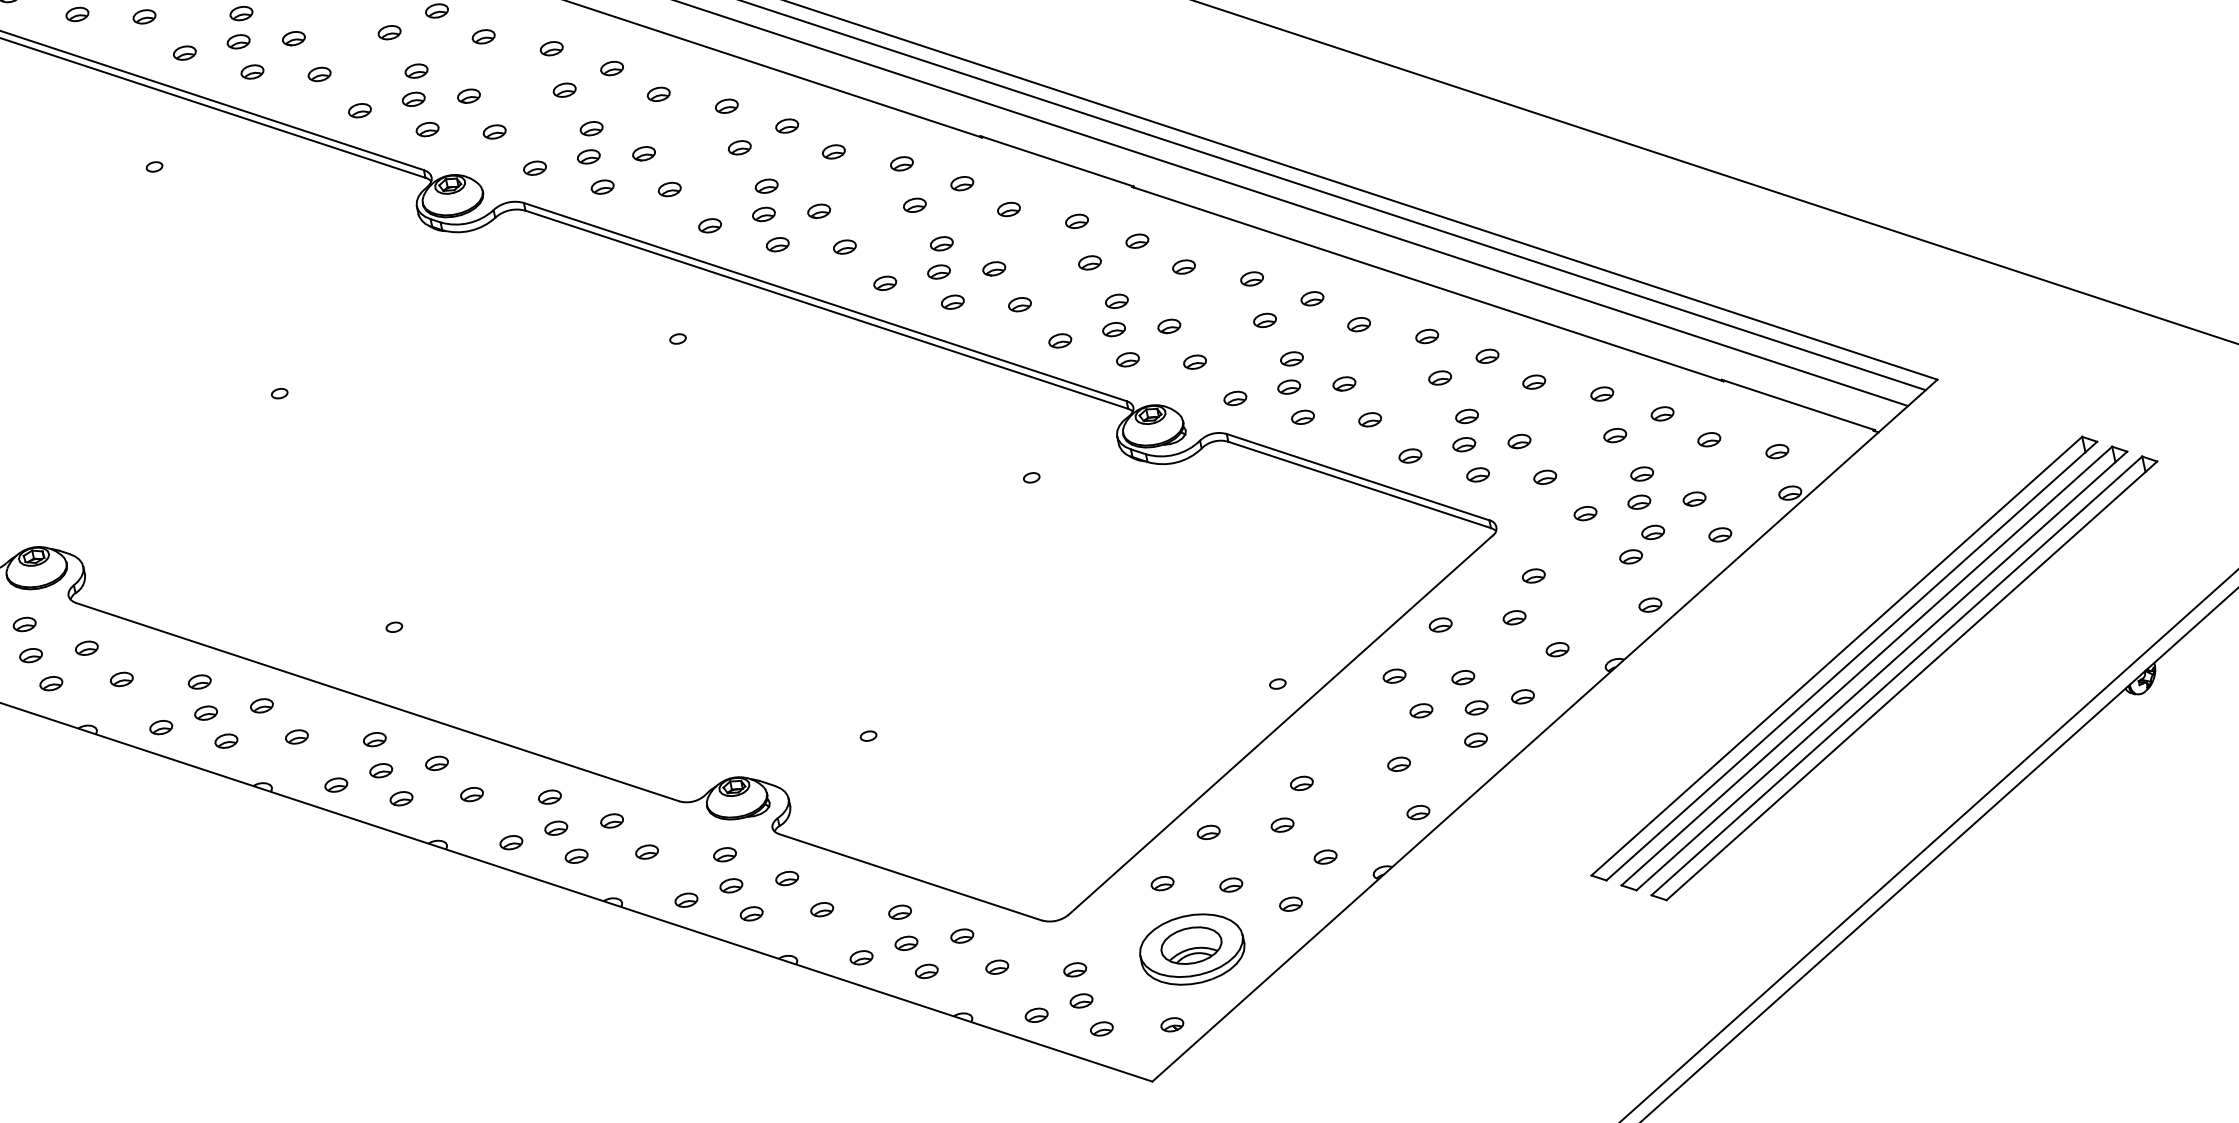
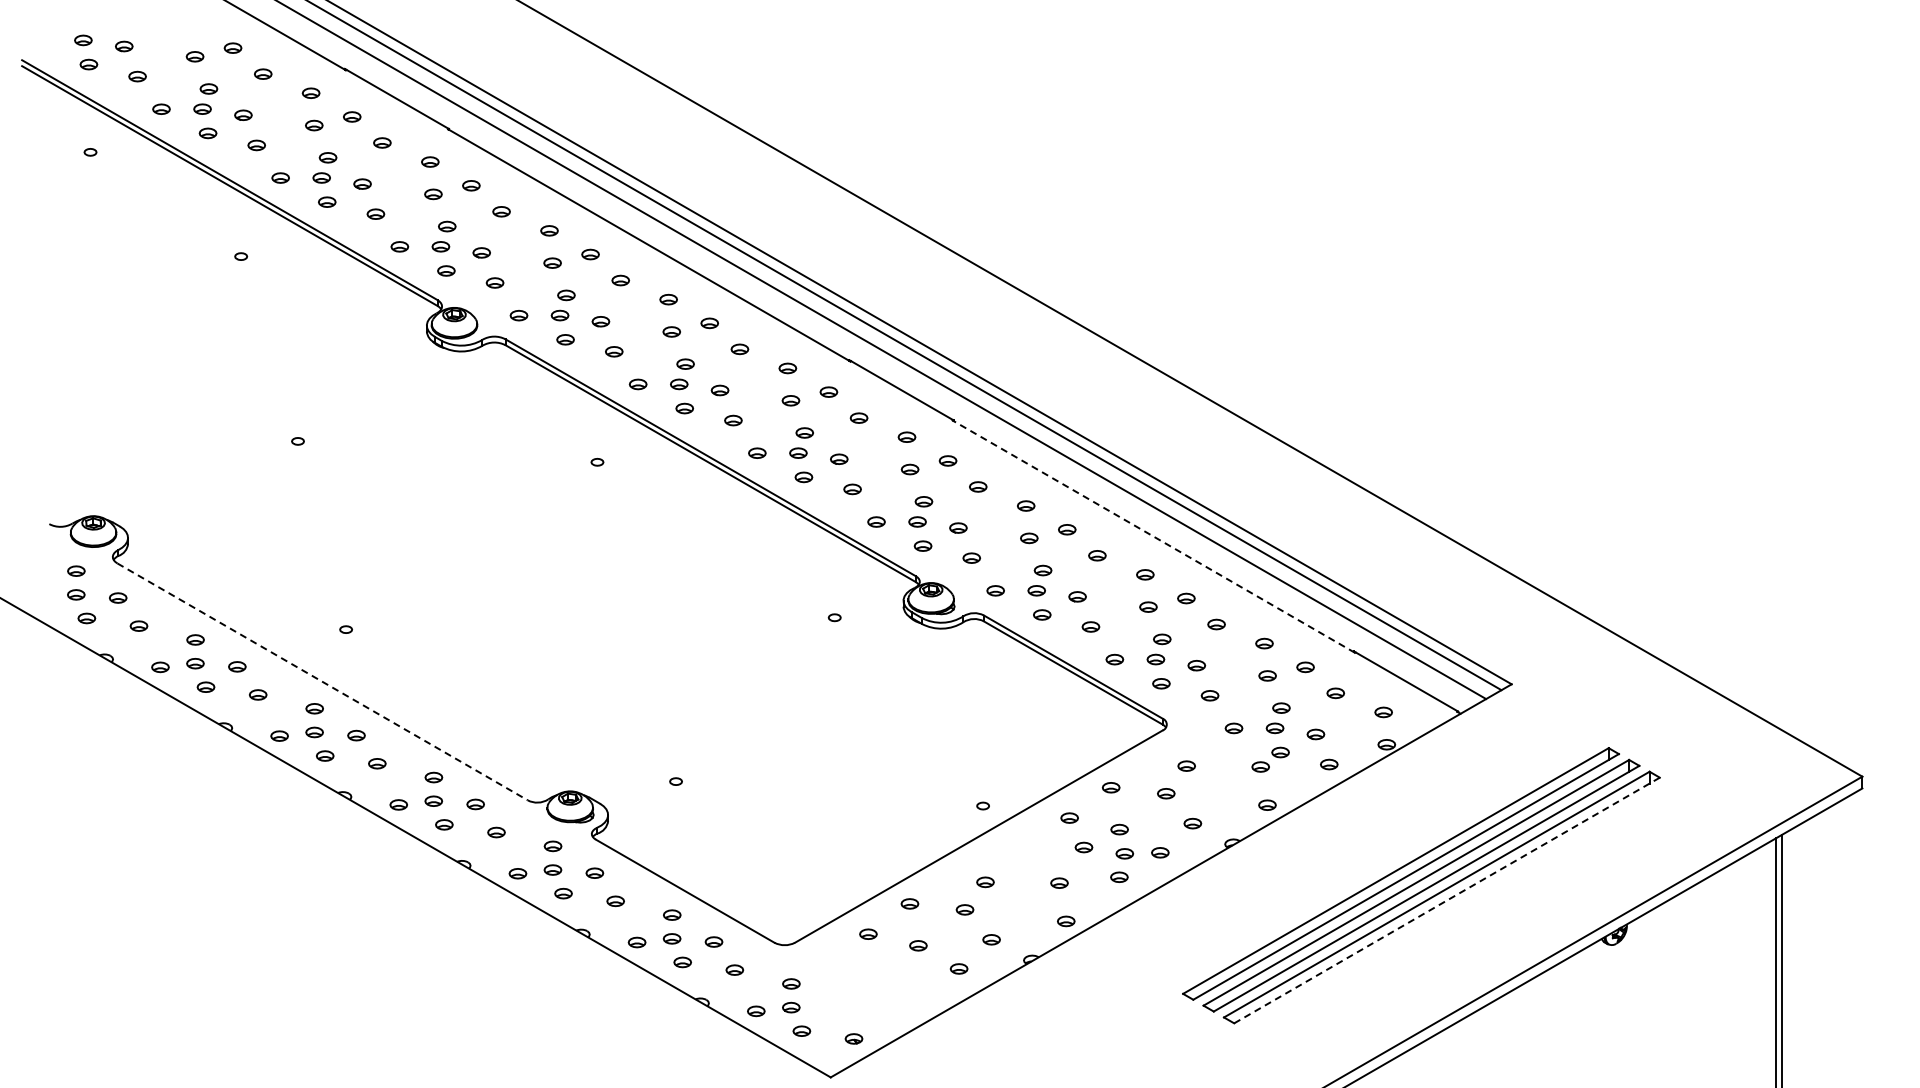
line: (1427, 284) -> (1153, 536), solid -> dashed
line: (1912, 680) -> (1447, 900), solid -> dashed
line: (377, 701) -> (322, 681), solid -> dashed
part: (1191, 949) -> (879, 986), removed

